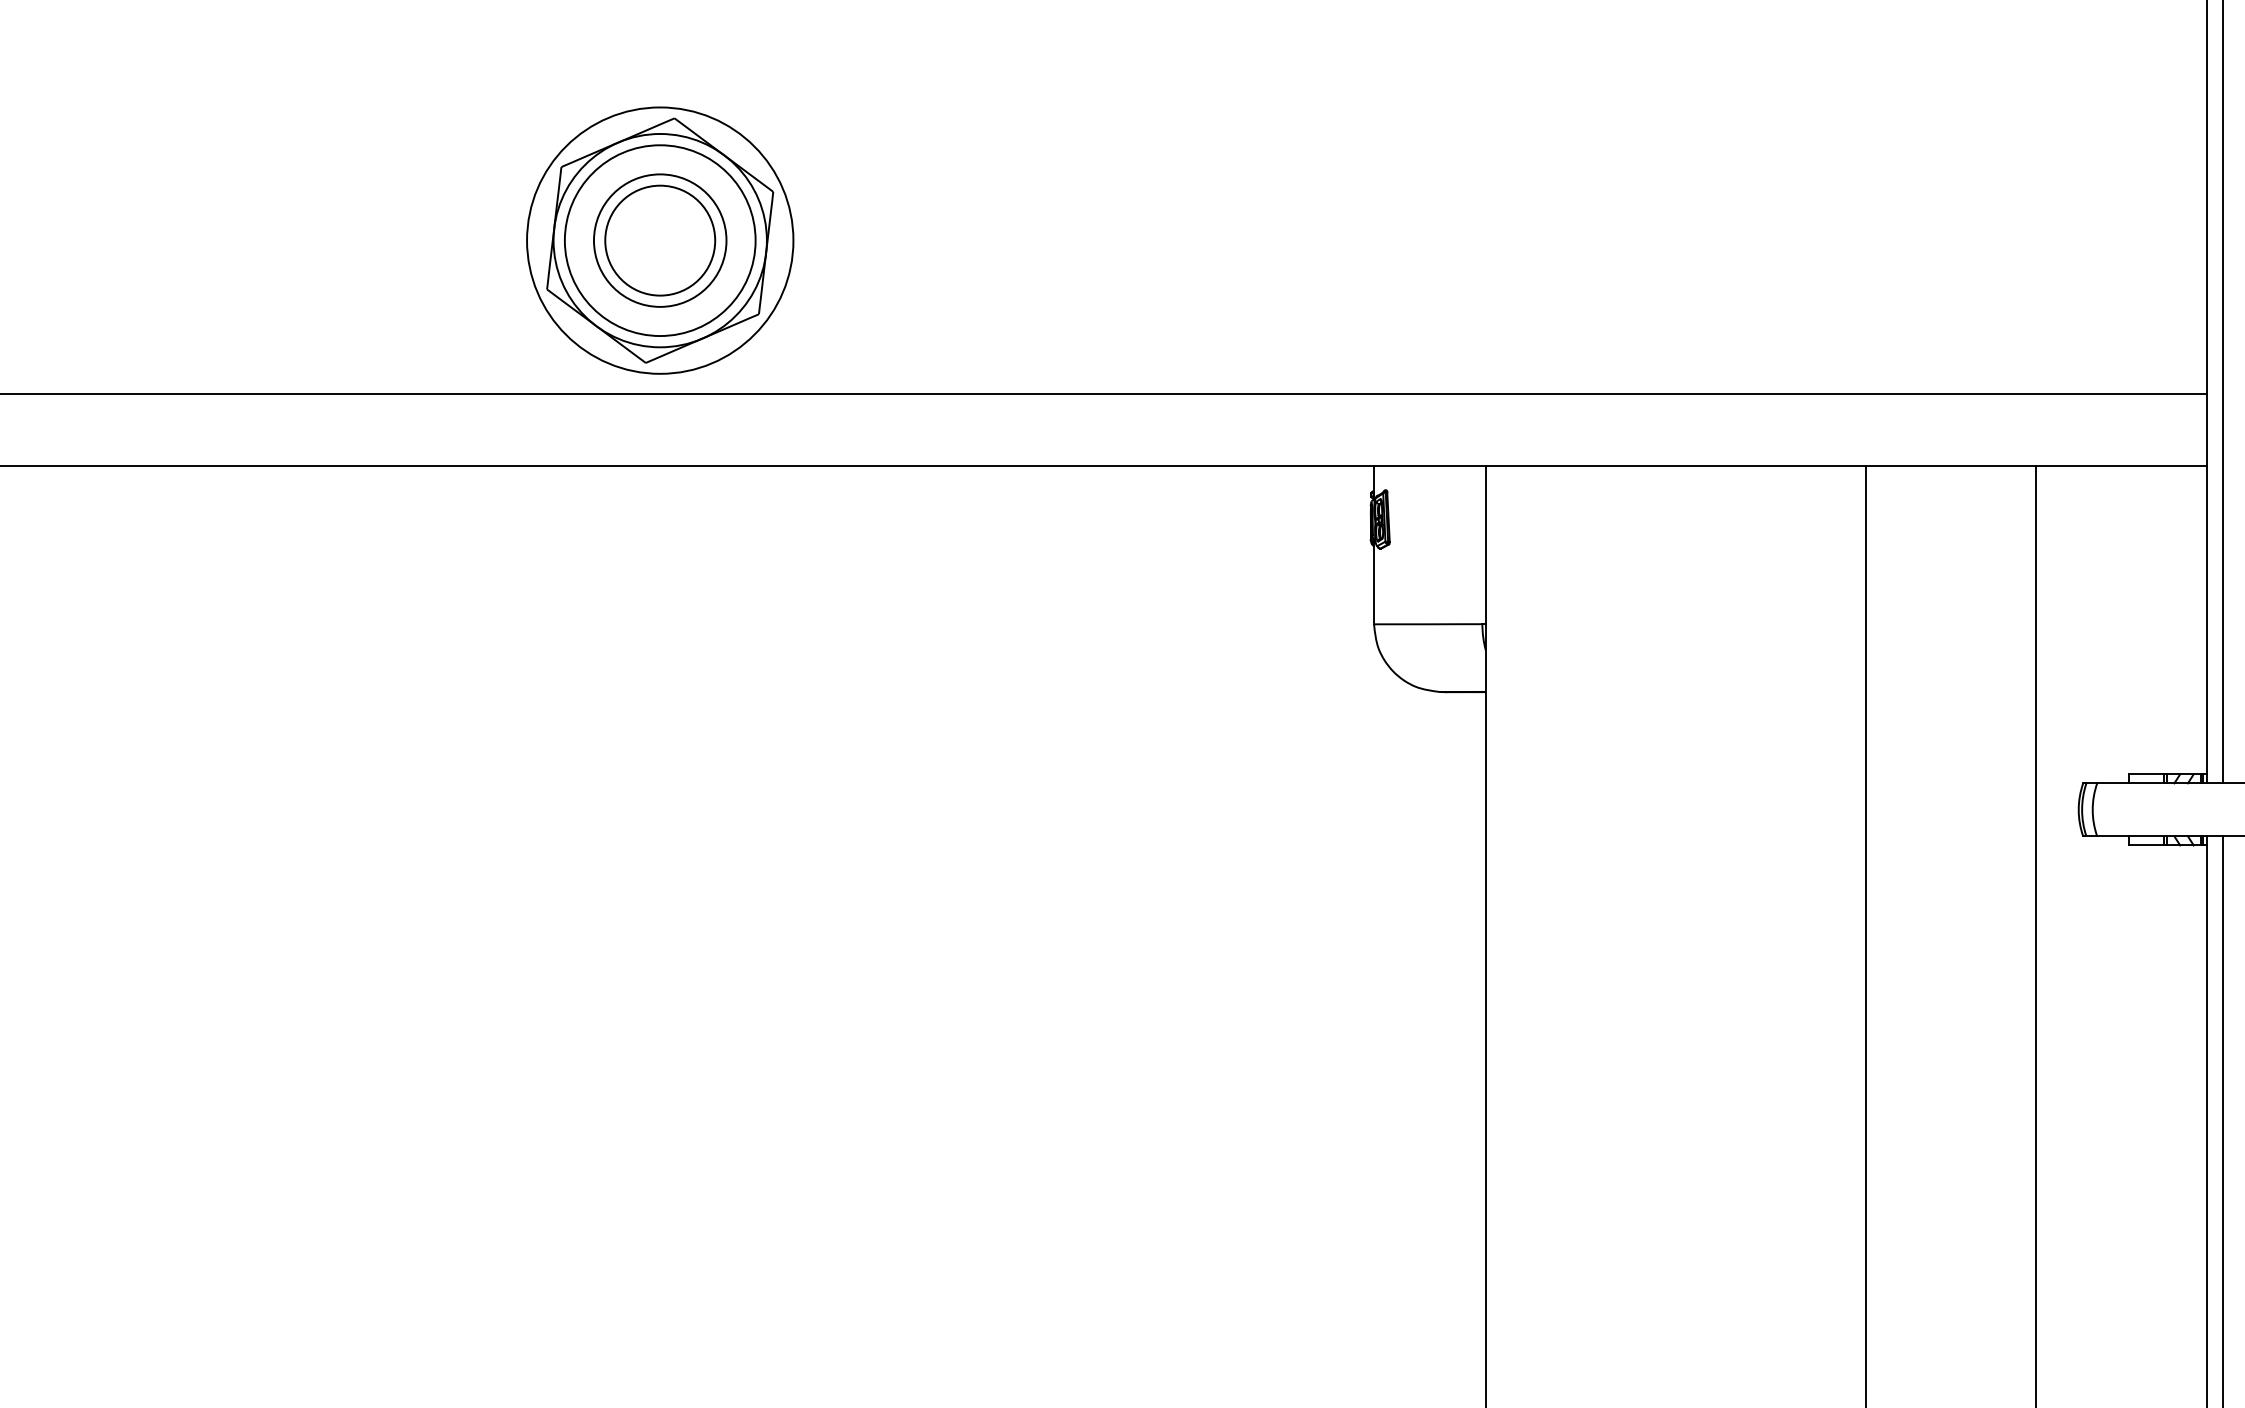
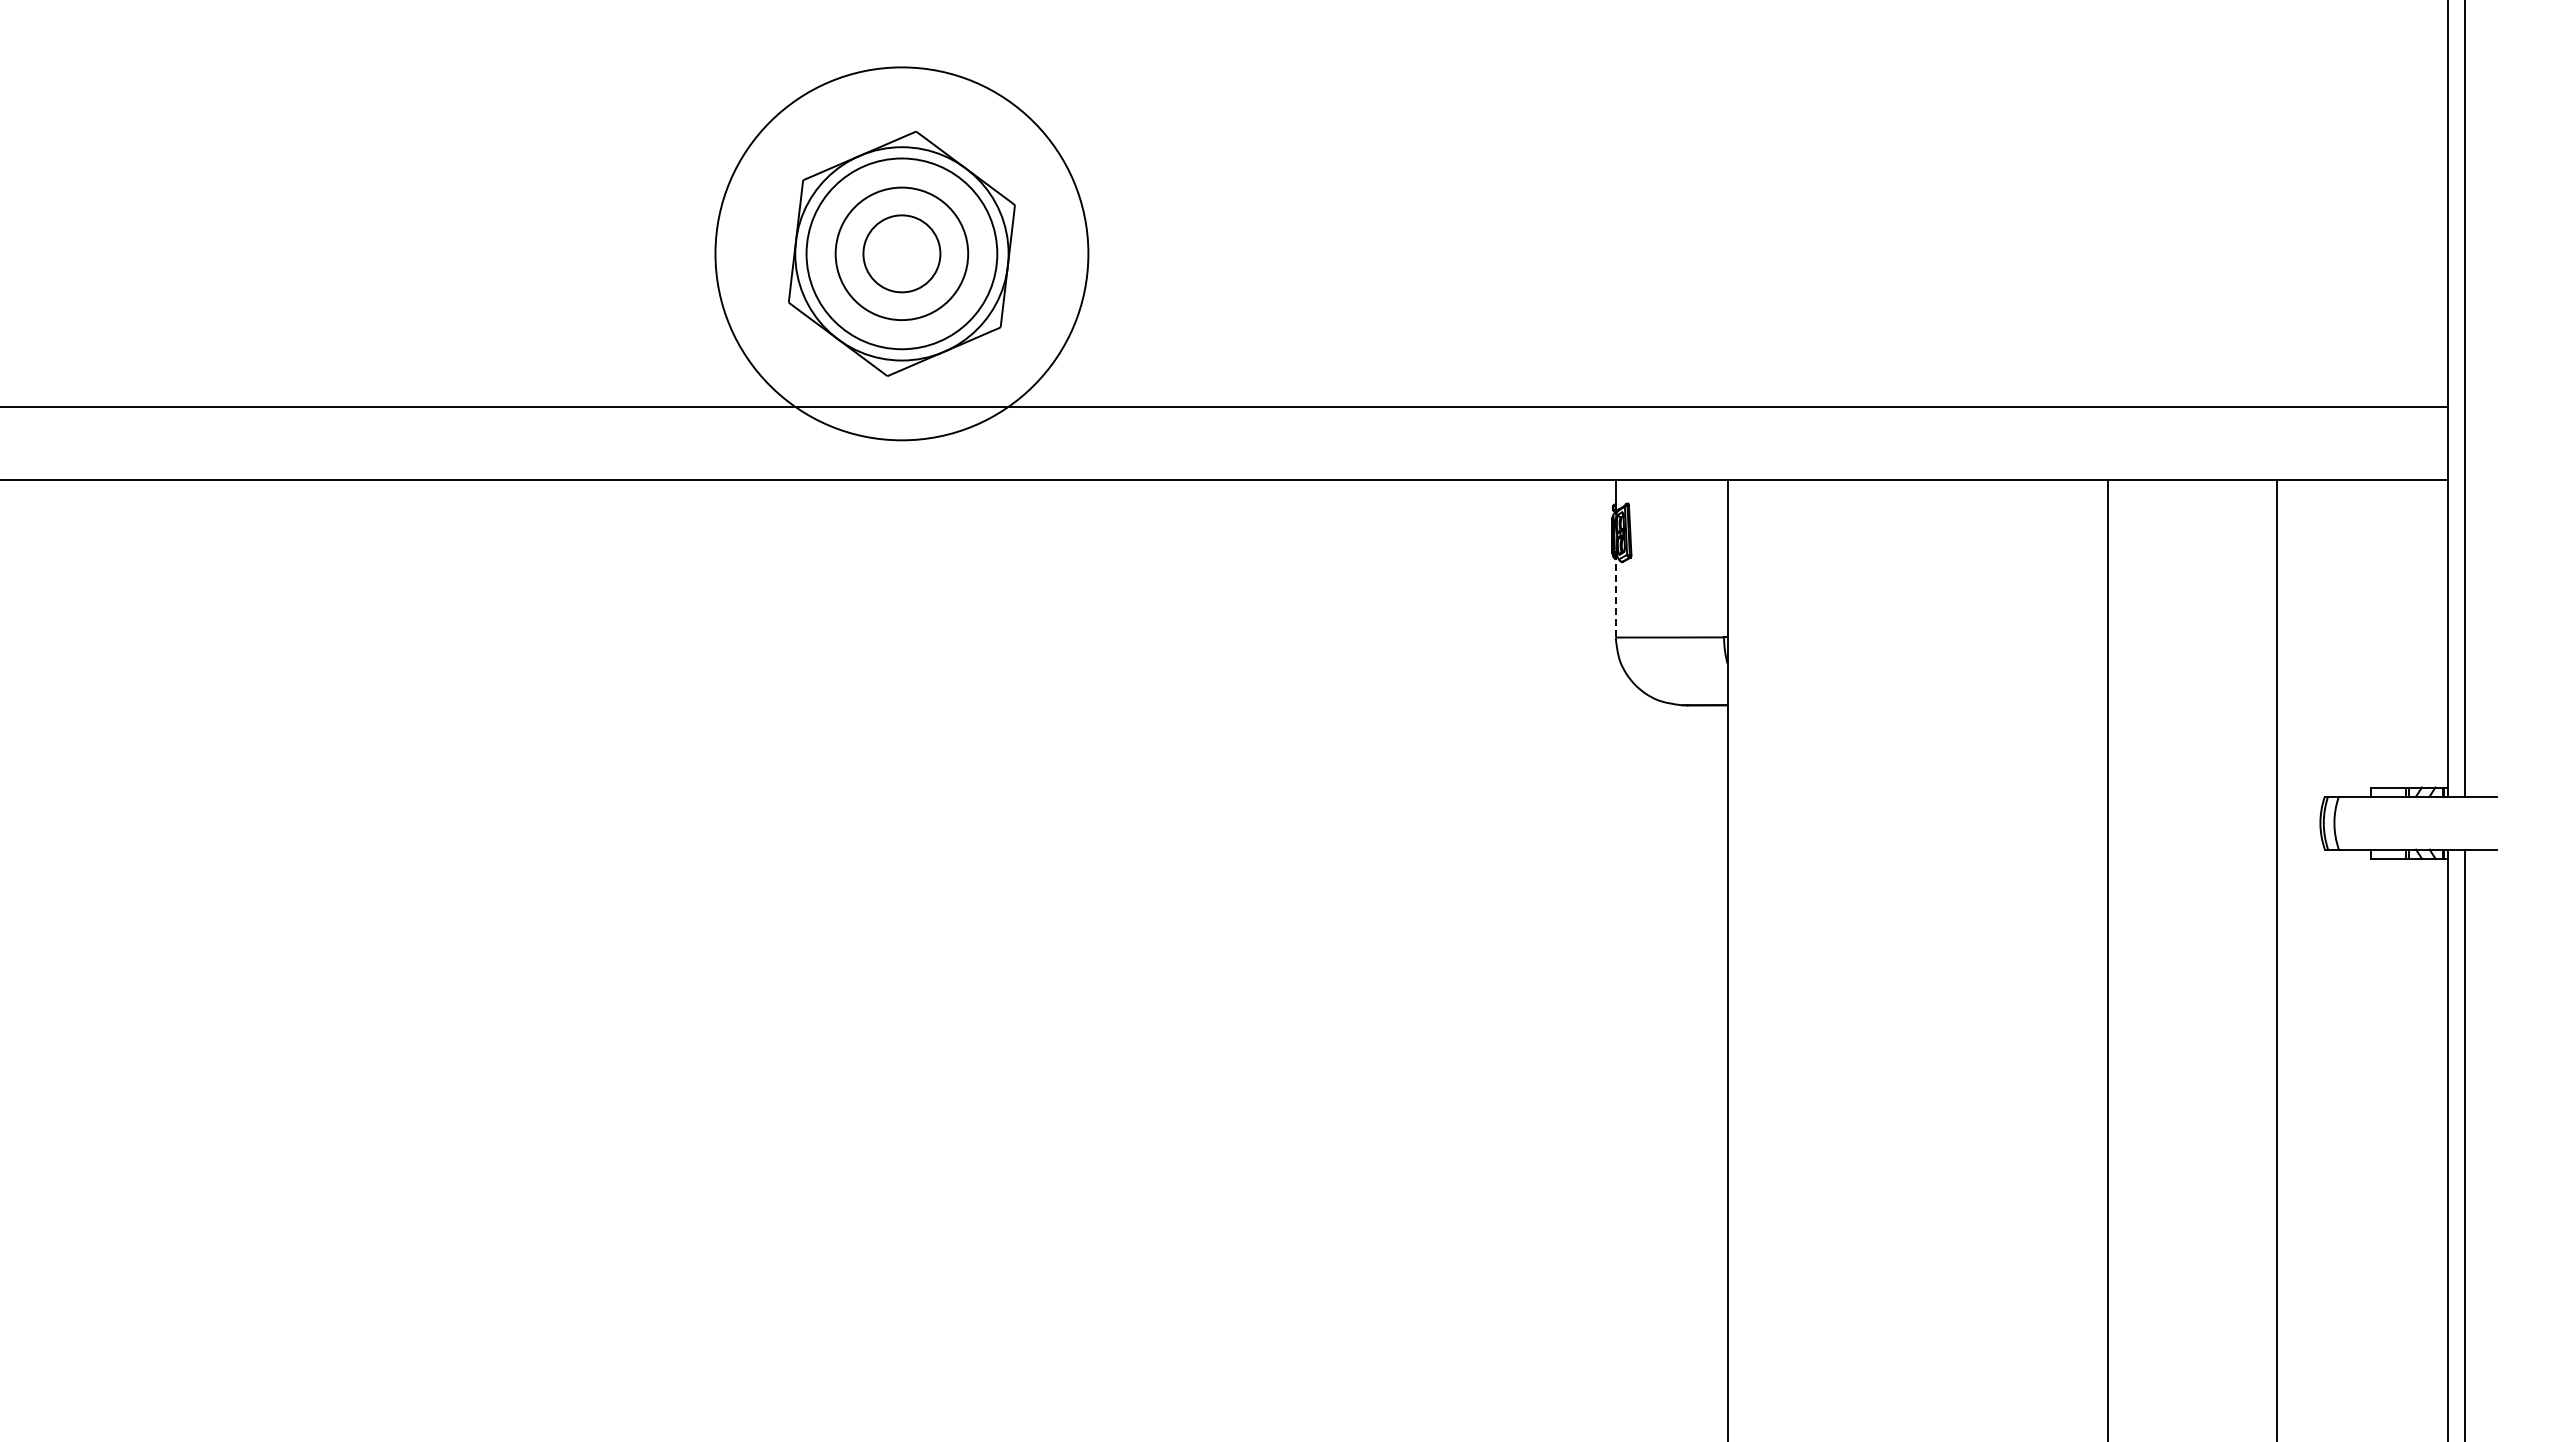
circle: (659, 240) -> (901, 253), size x0.7
circle: (659, 240) -> (901, 253), size x1.4
line: (1373, 582) -> (1615, 595), solid -> dashed

